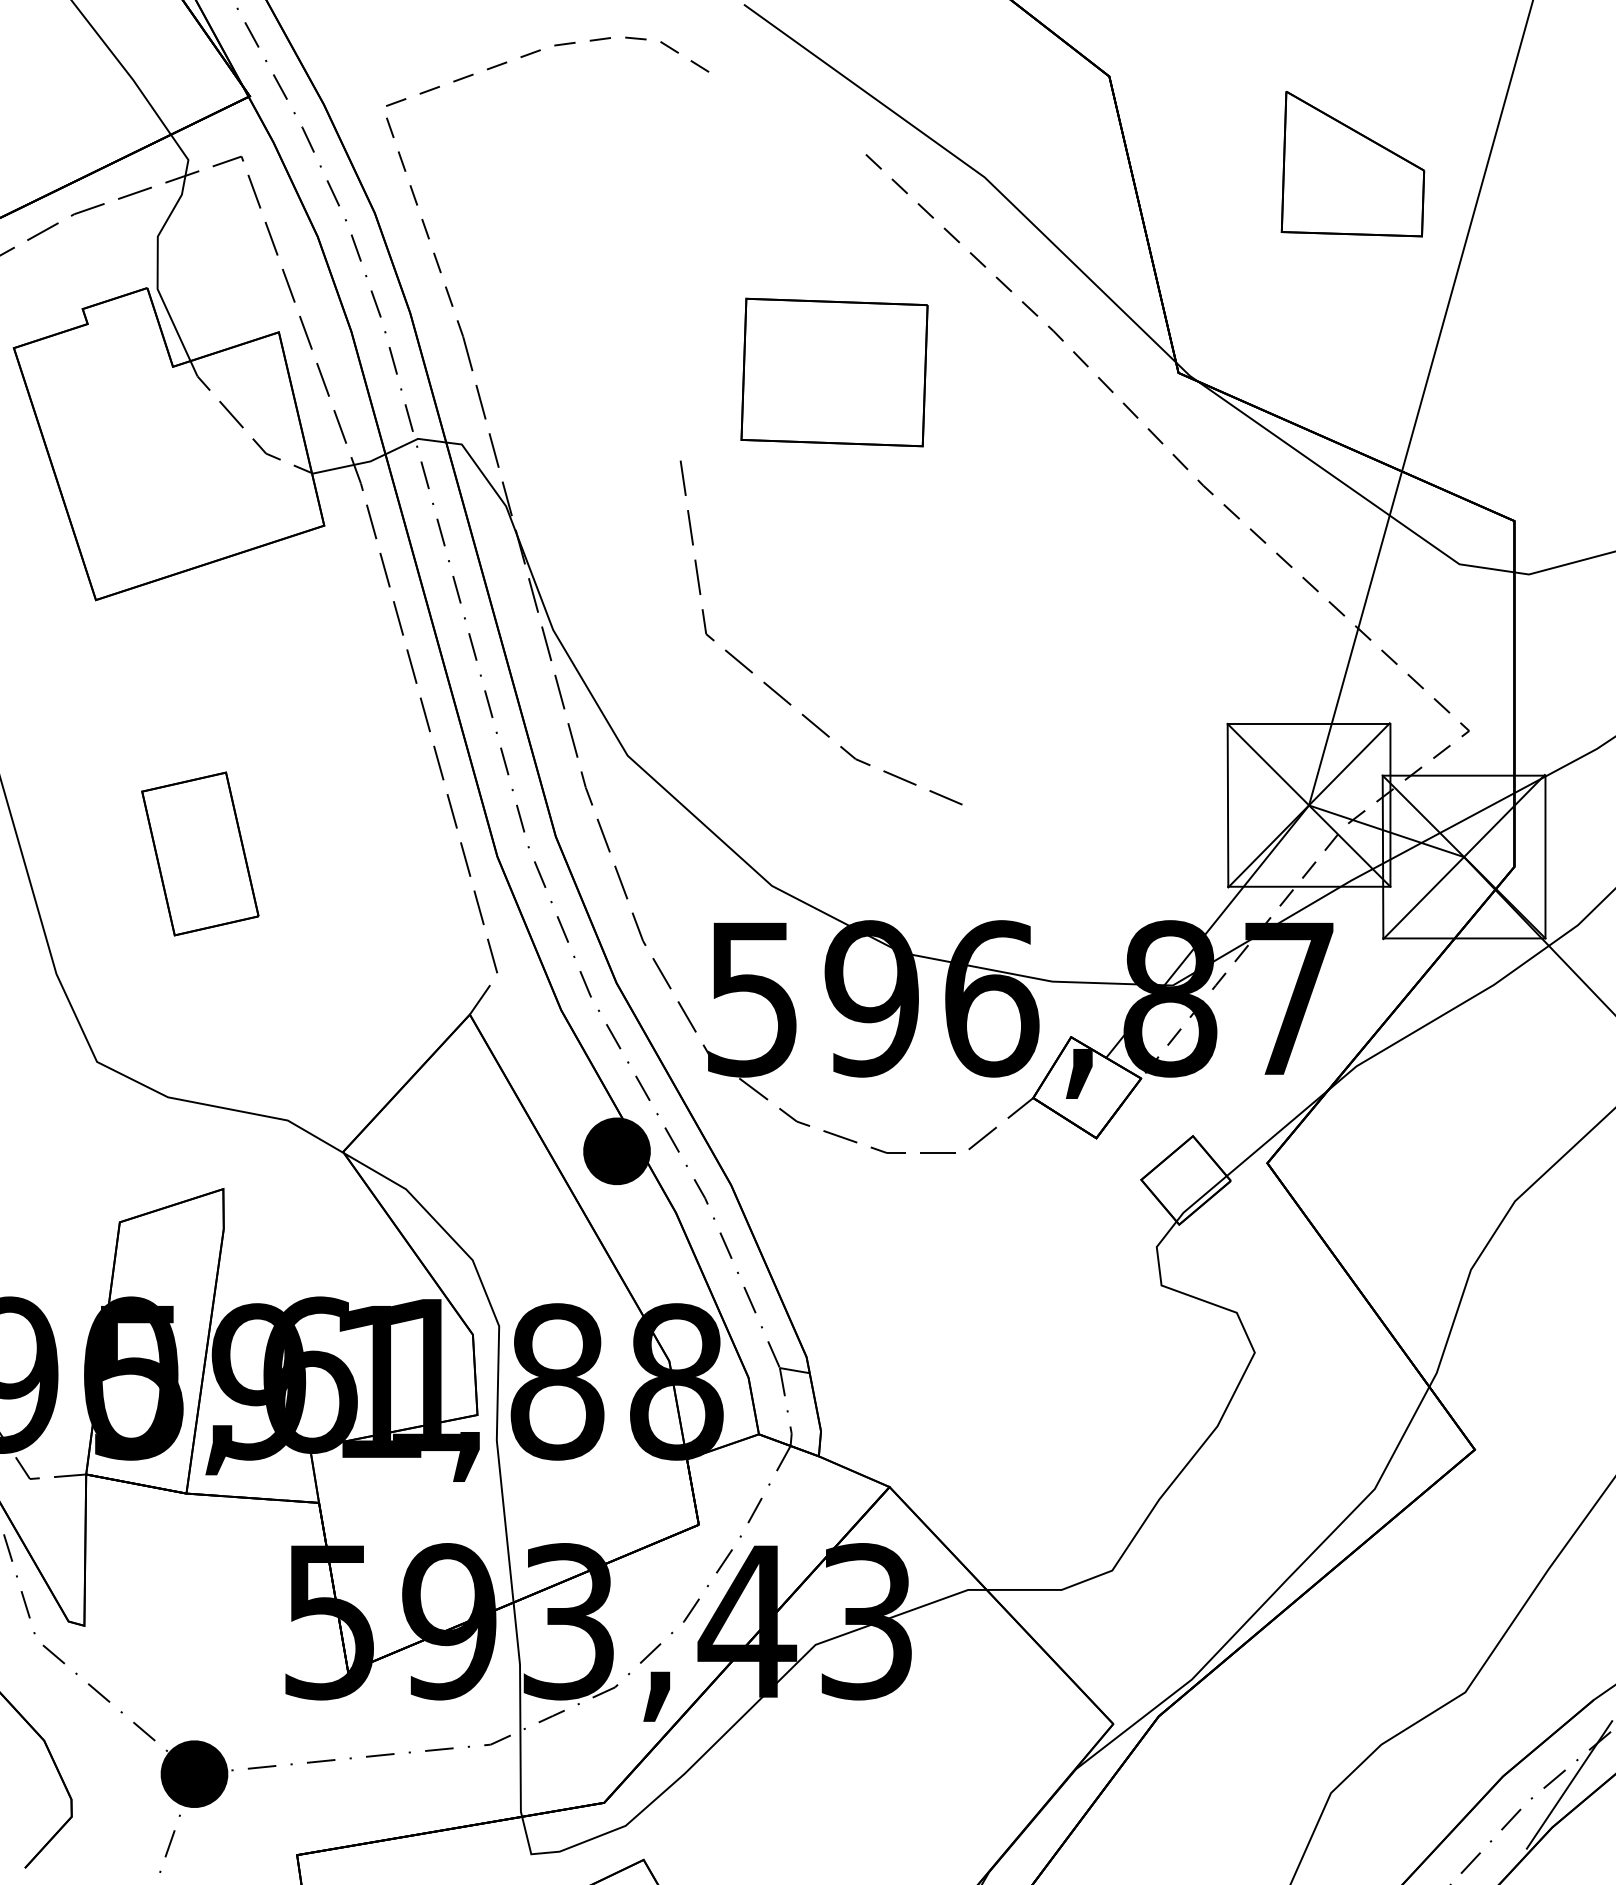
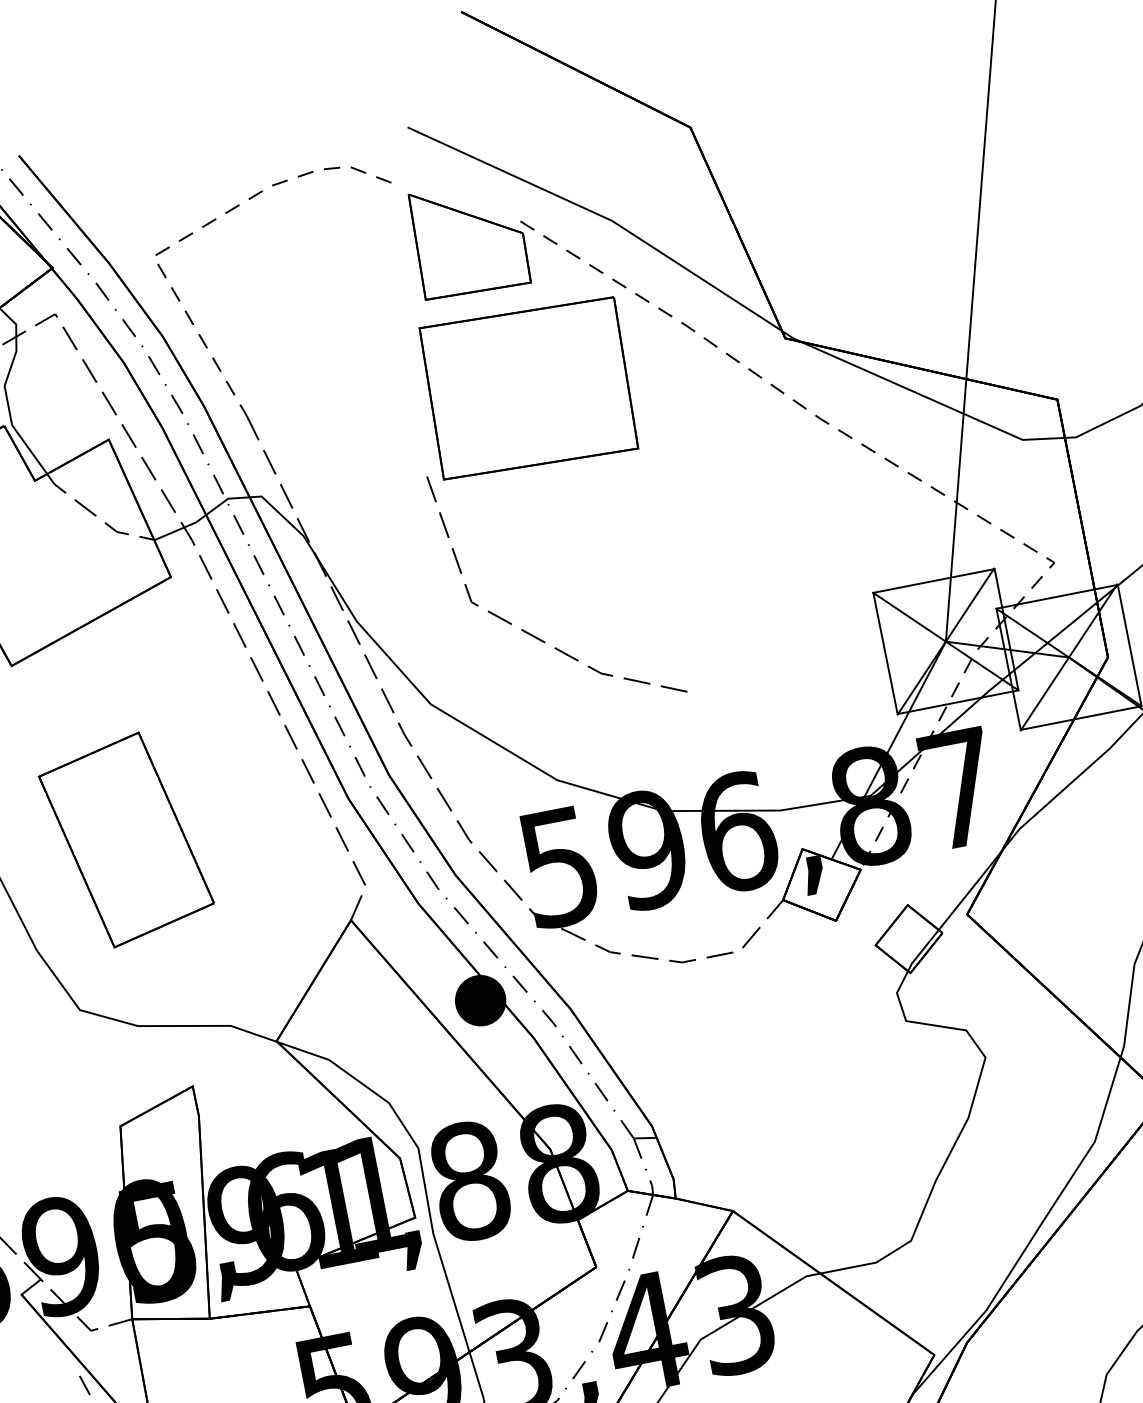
part: (1352, 164) -> (468, 239), moved
part: (834, 372) -> (528, 388), size x1.43
part: (200, 853) -> (126, 839), size x1.67

